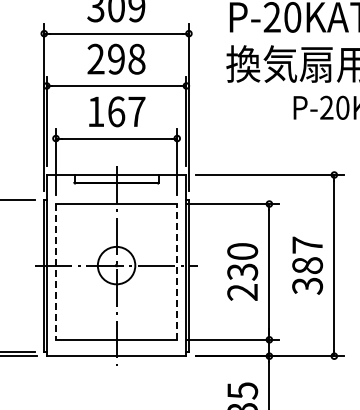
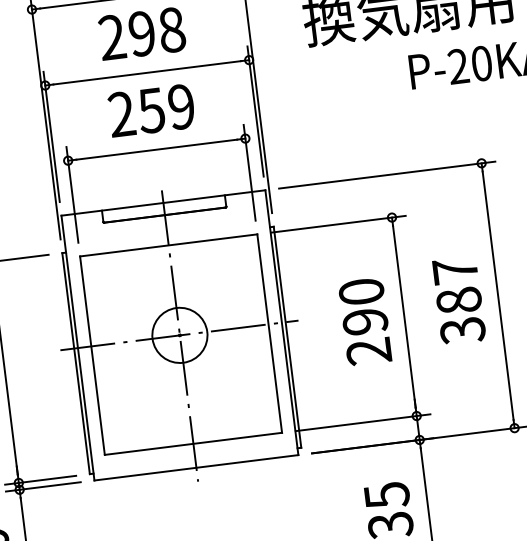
text: (116, 111) -> (151, 110), 167 -> 259
line: (55, 271) -> (91, 355), dashed -> solid
line: (177, 271) -> (270, 332), dashed -> solid
text: (242, 271) -> (365, 321), 230 -> 290

